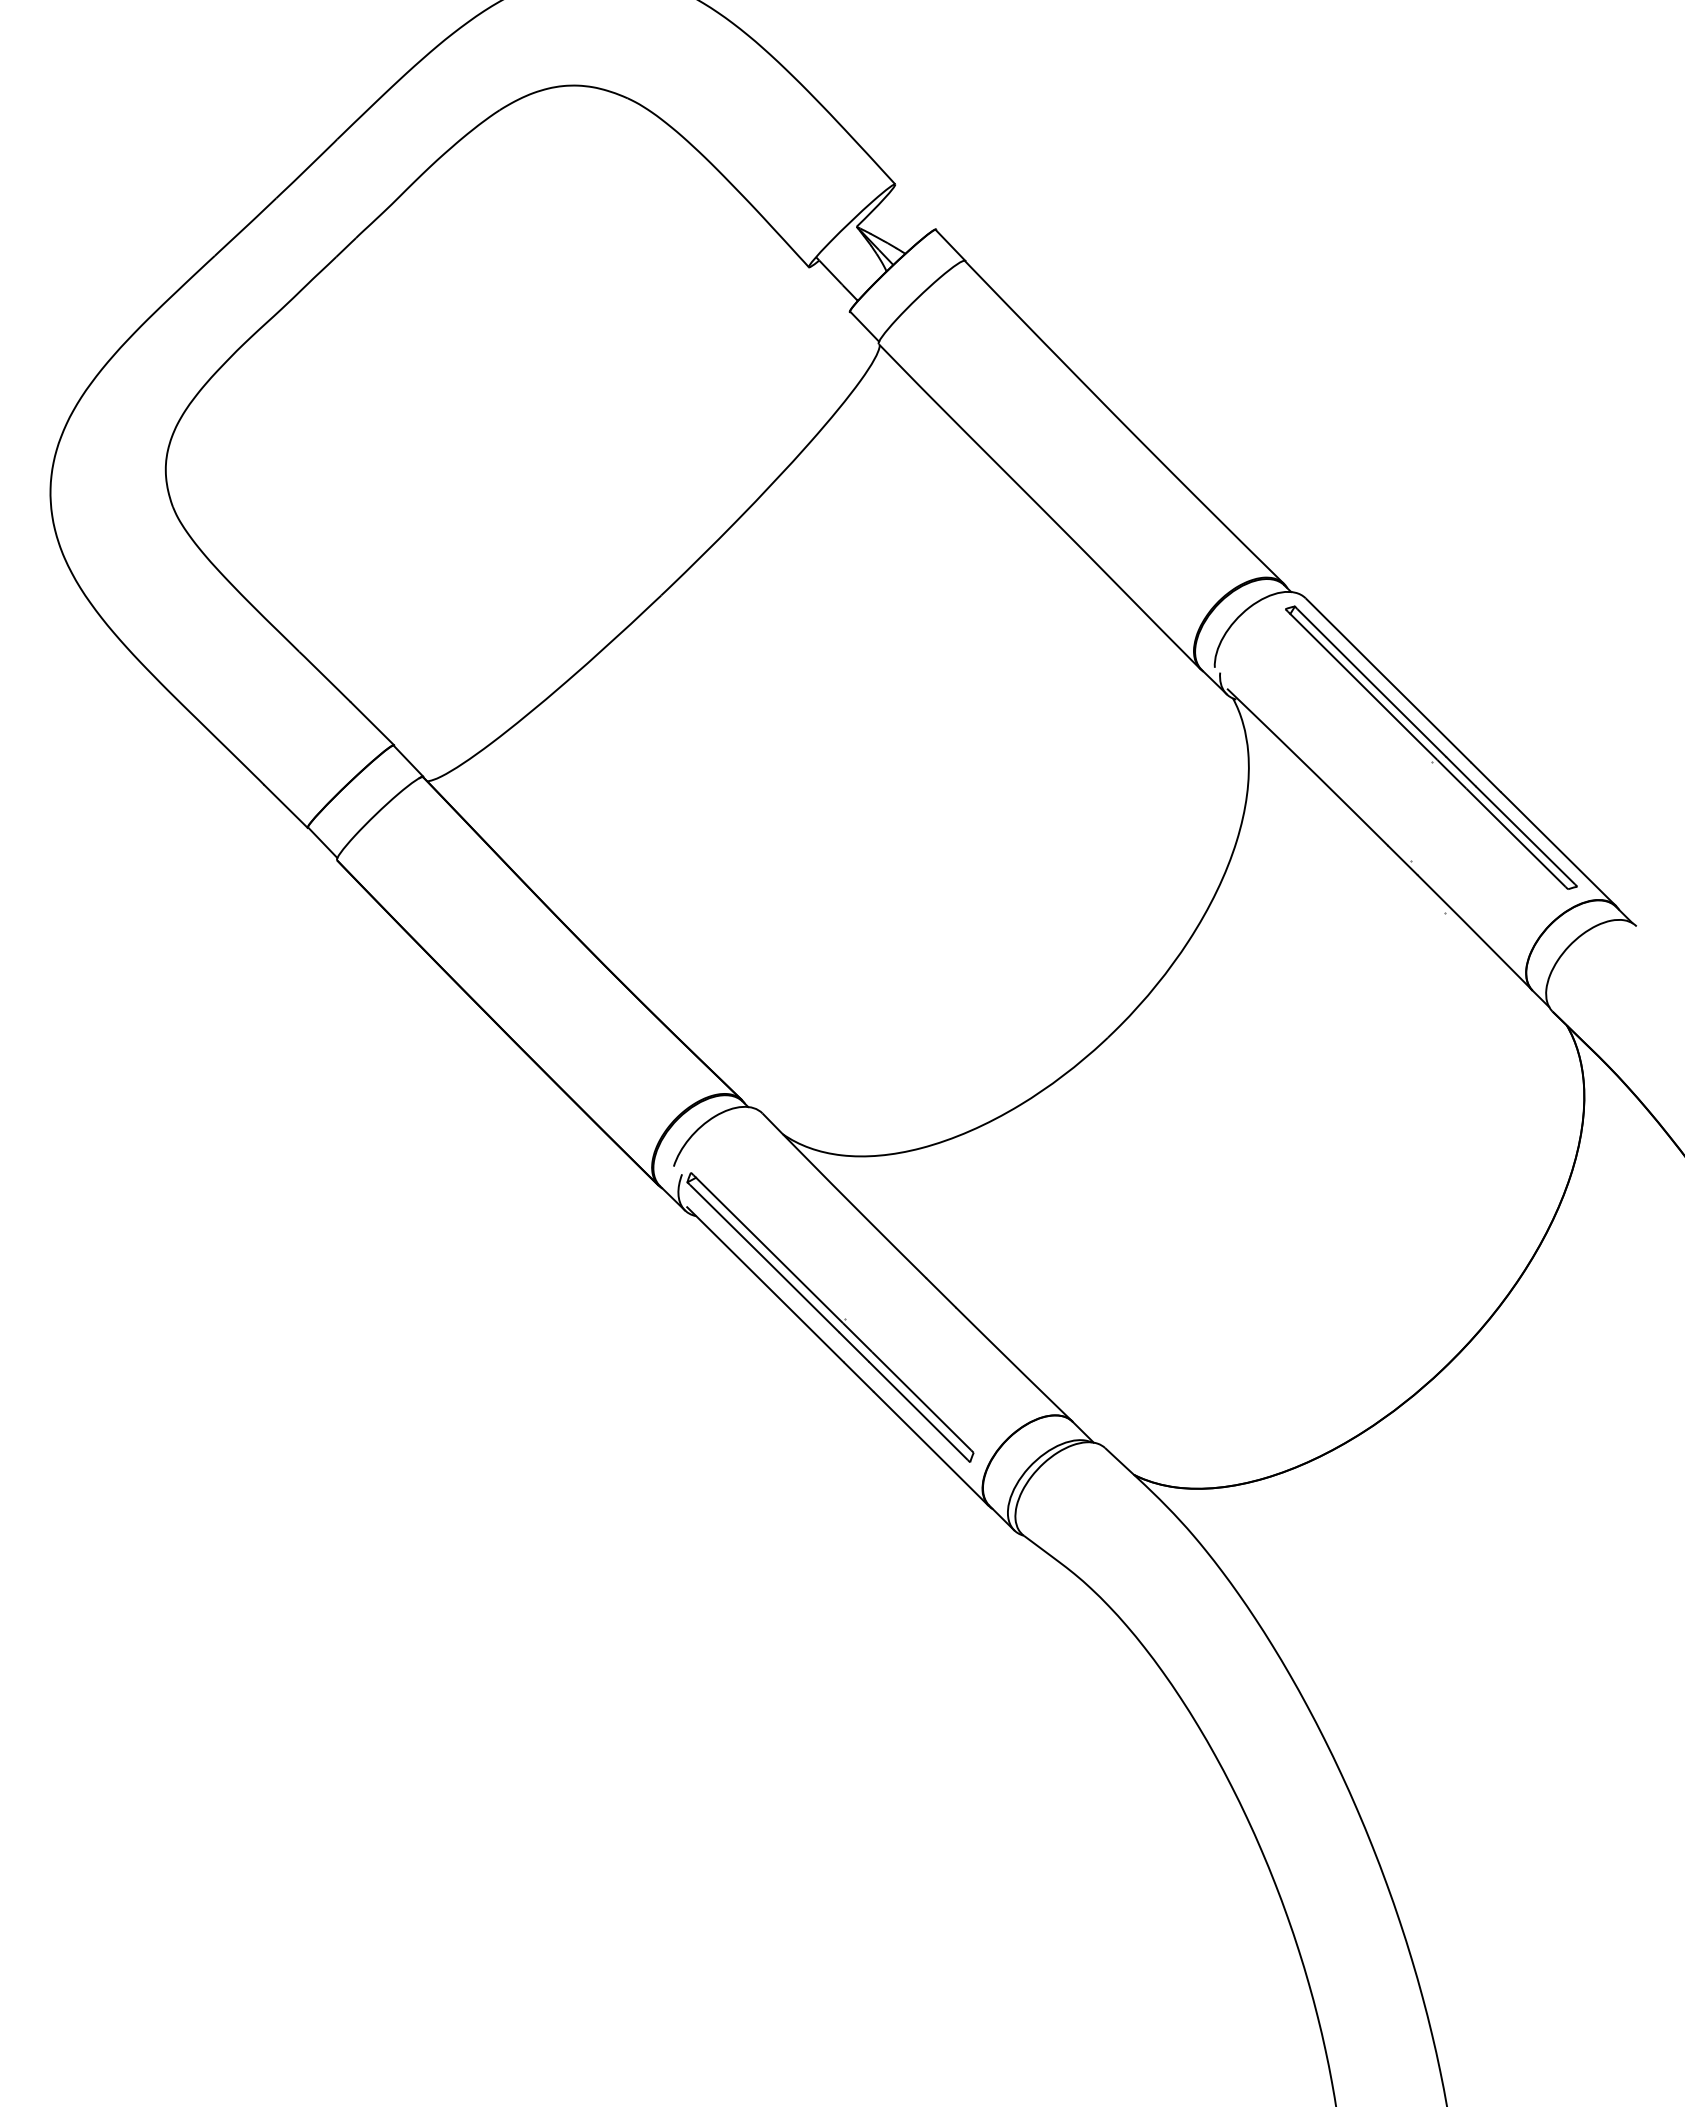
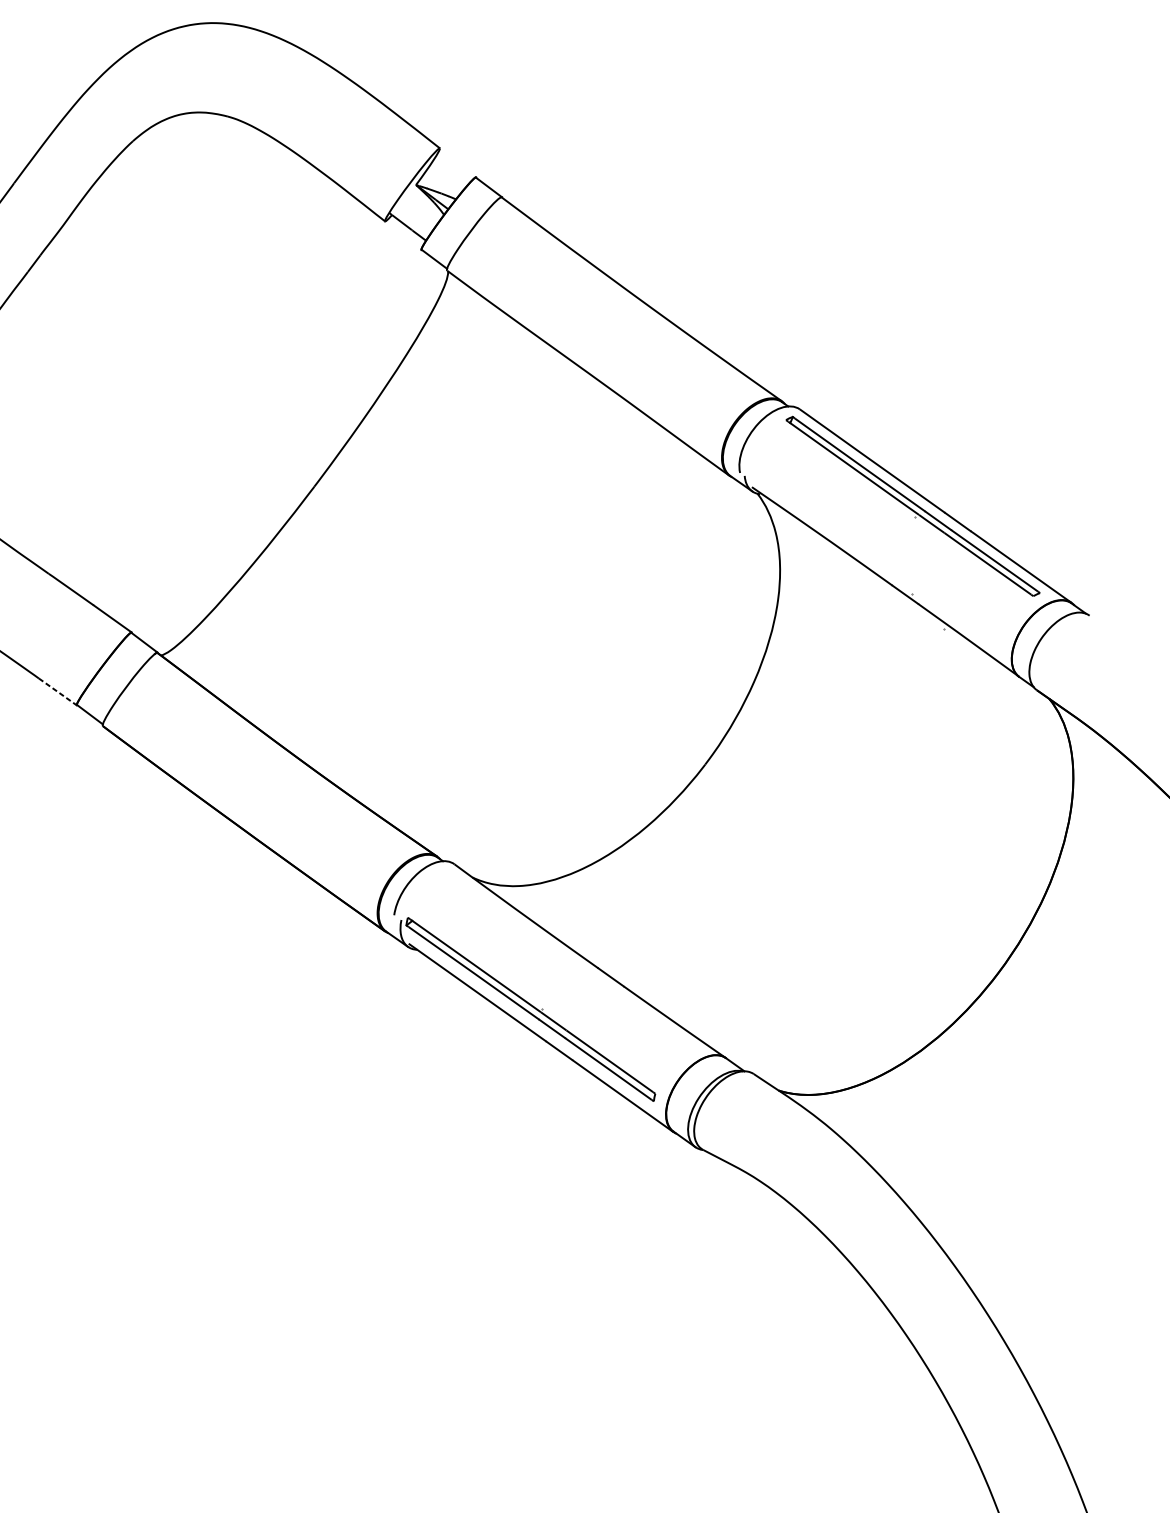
line: (286, 806) -> (58, 691), solid -> dashed

